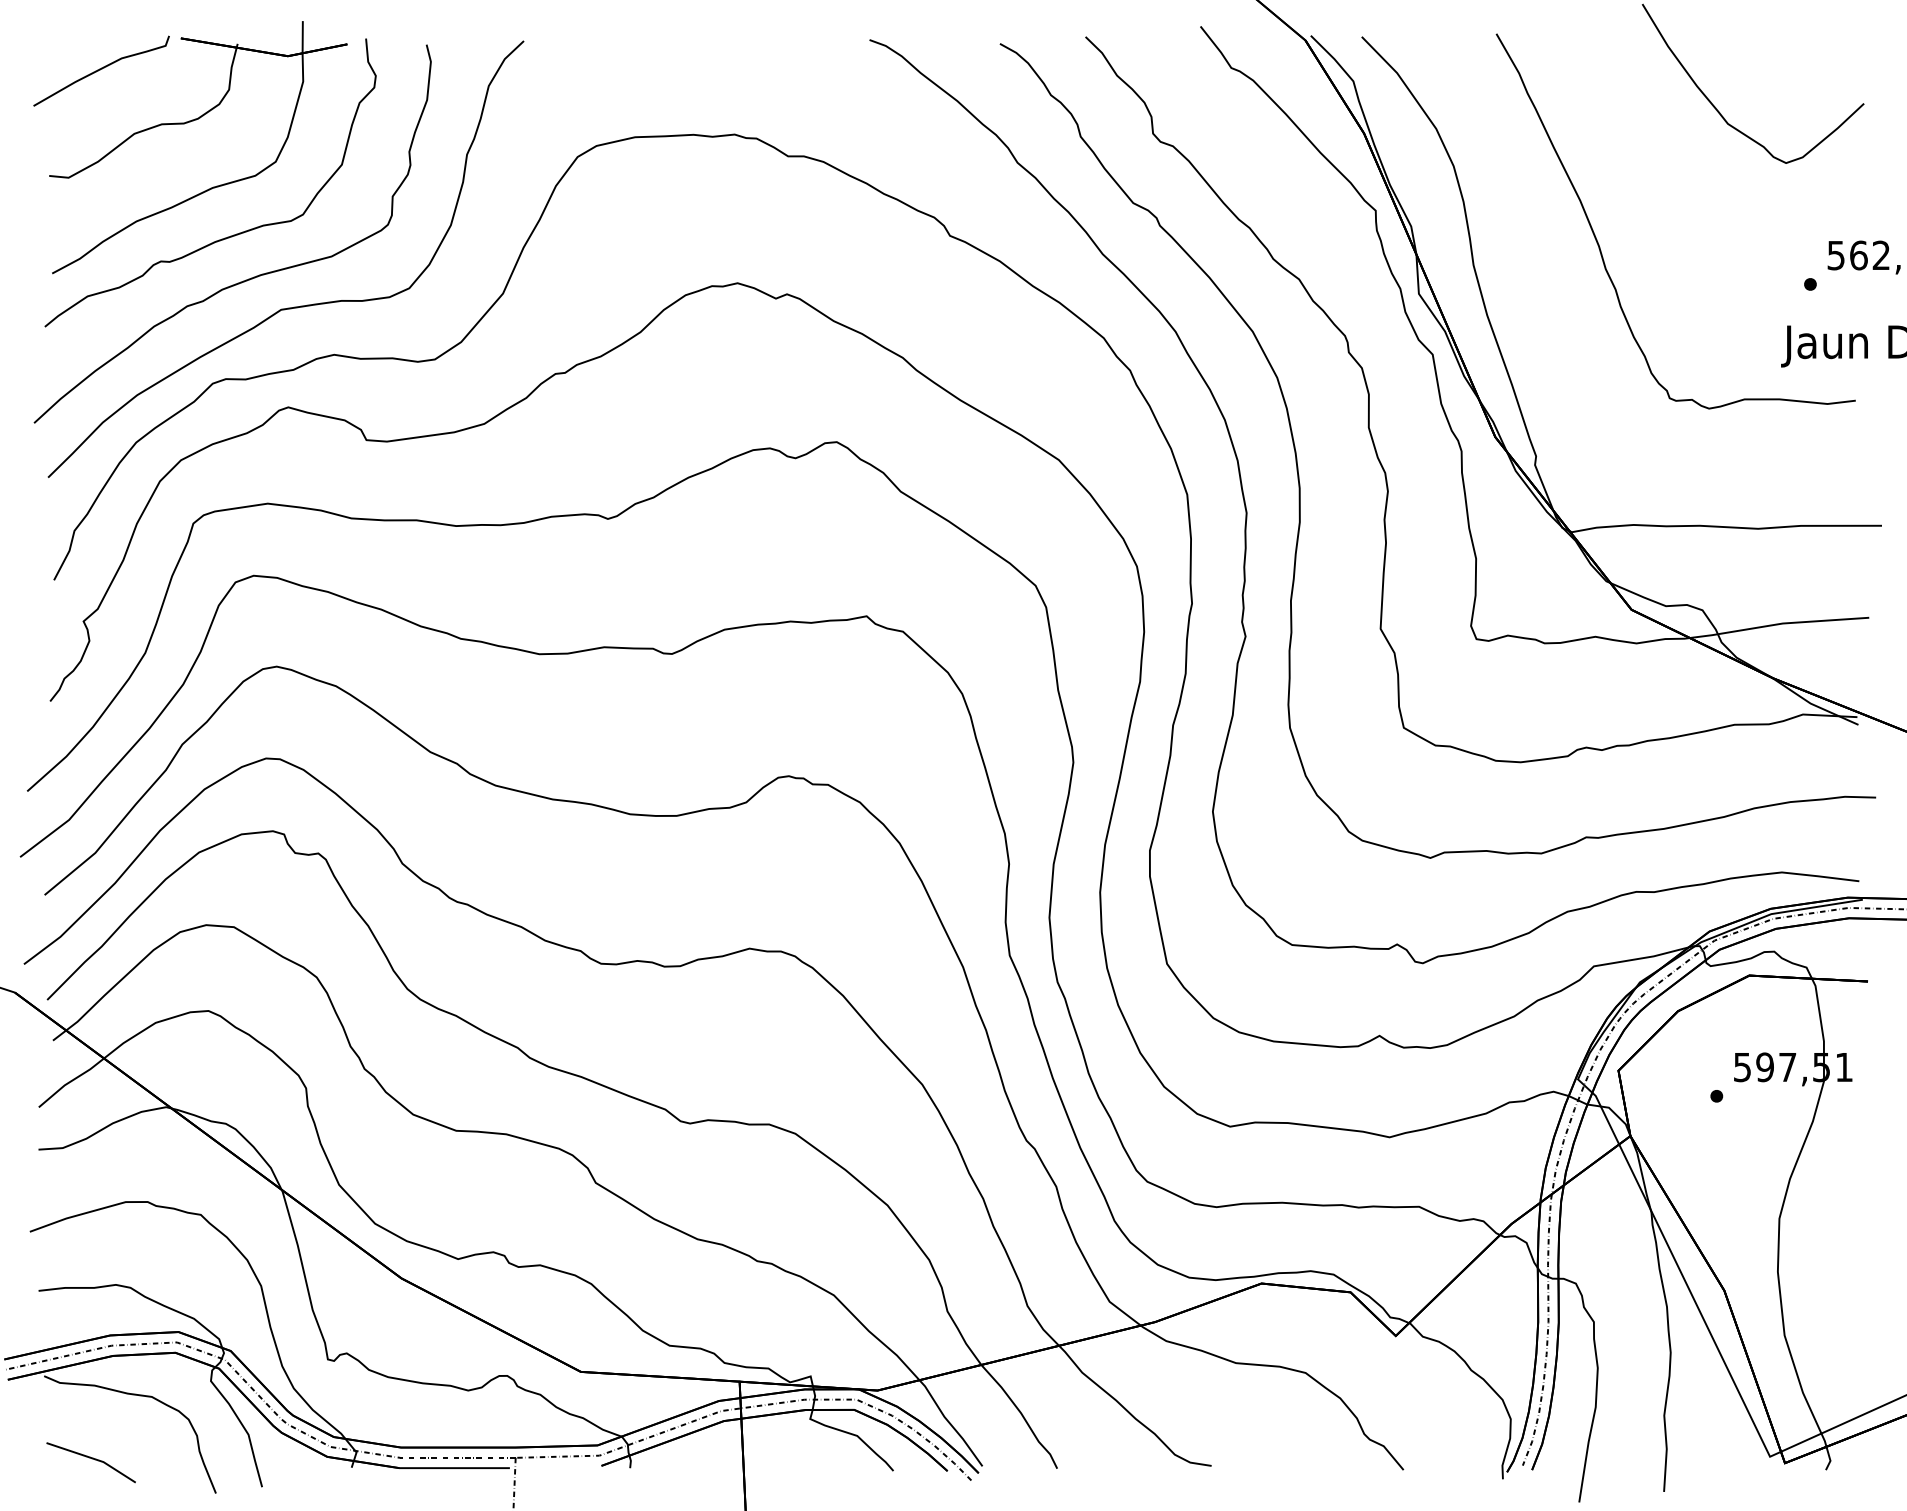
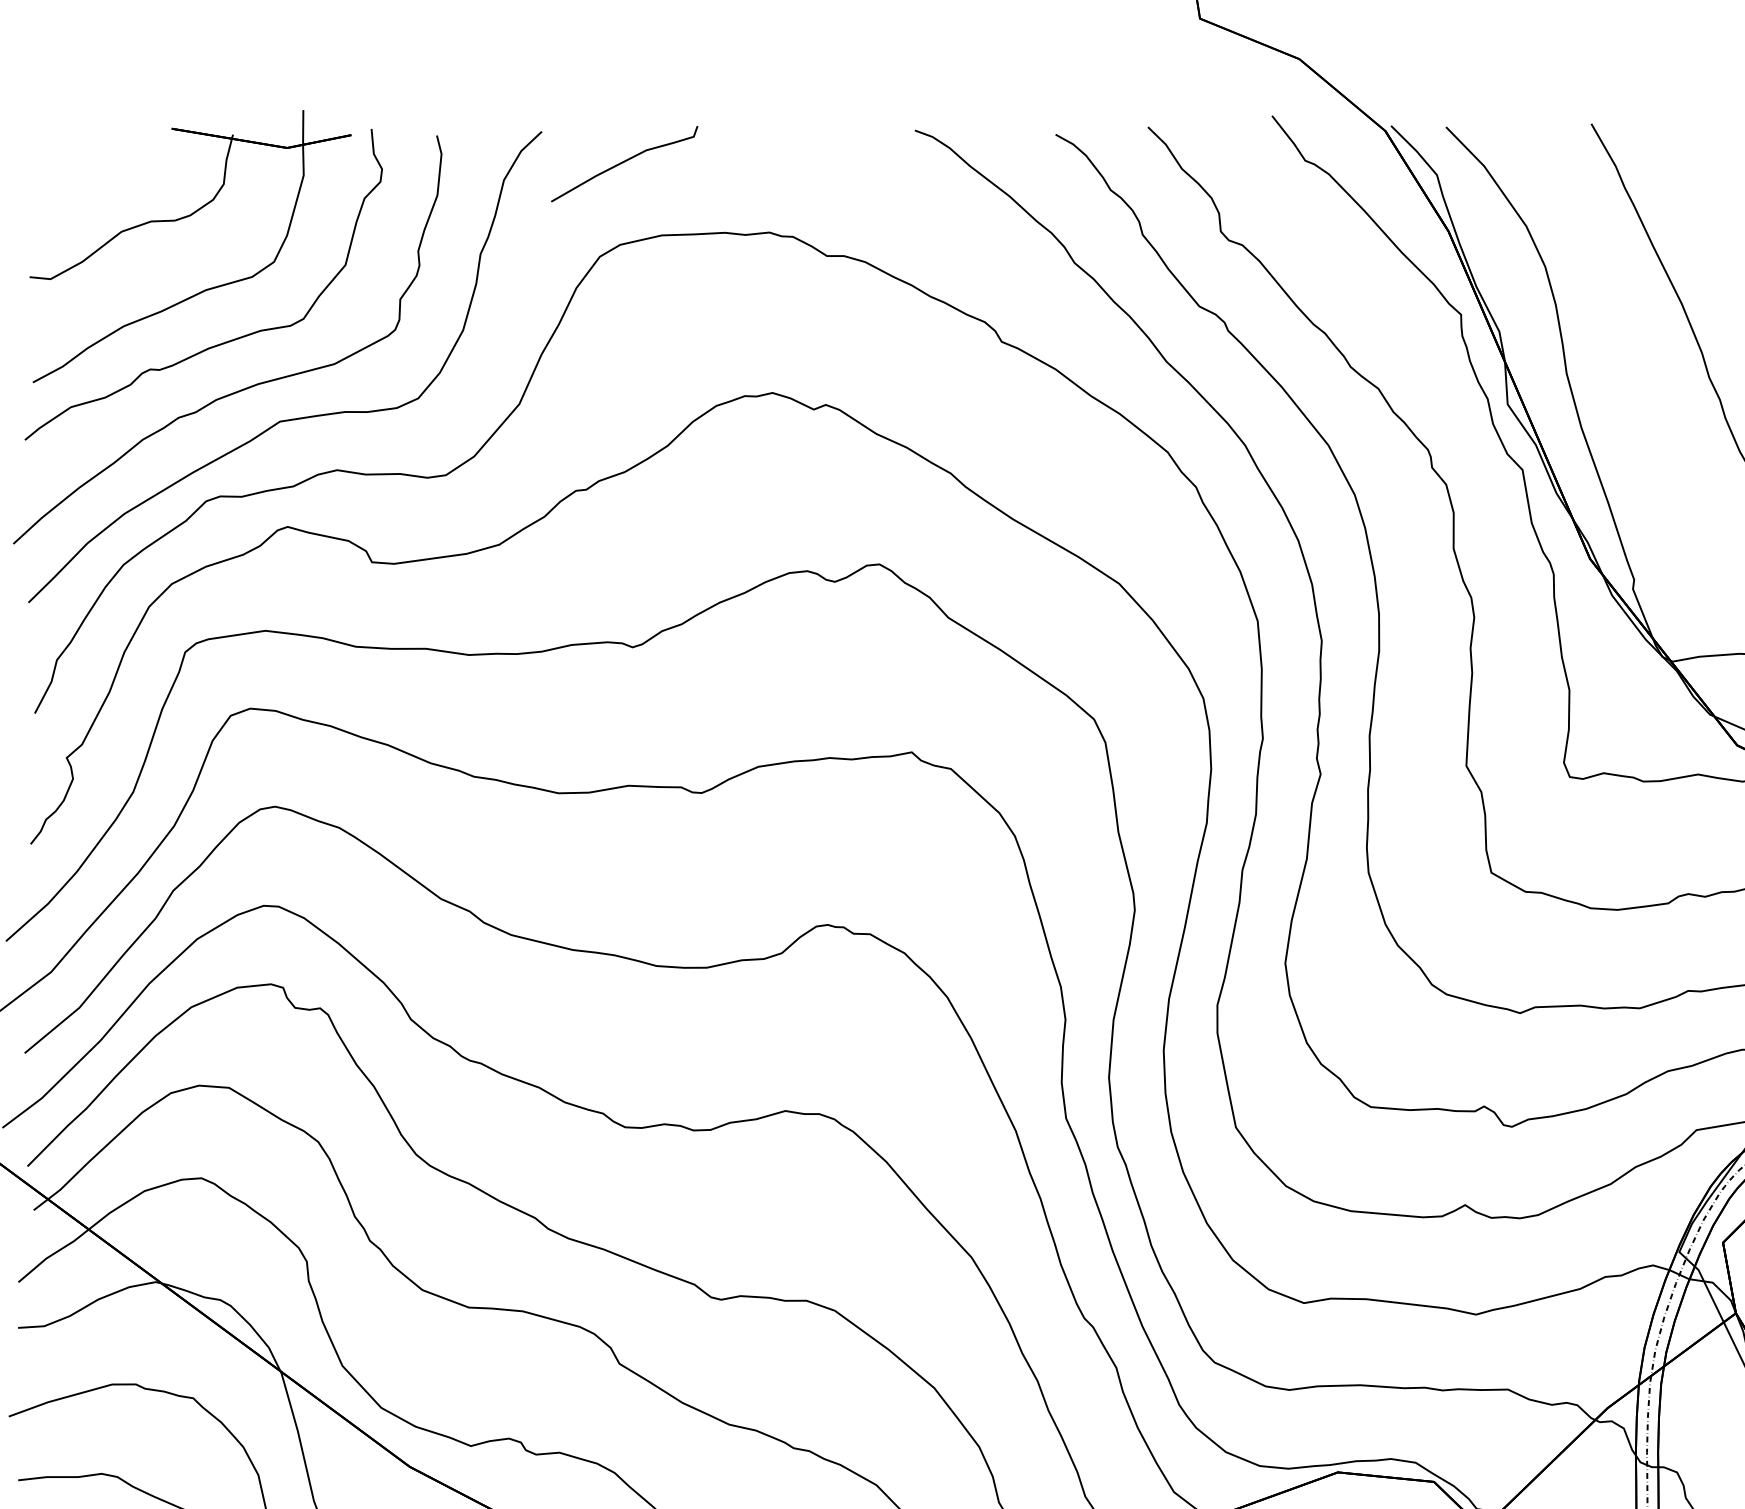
curve: (101, 69) -> (624, 162), moved

